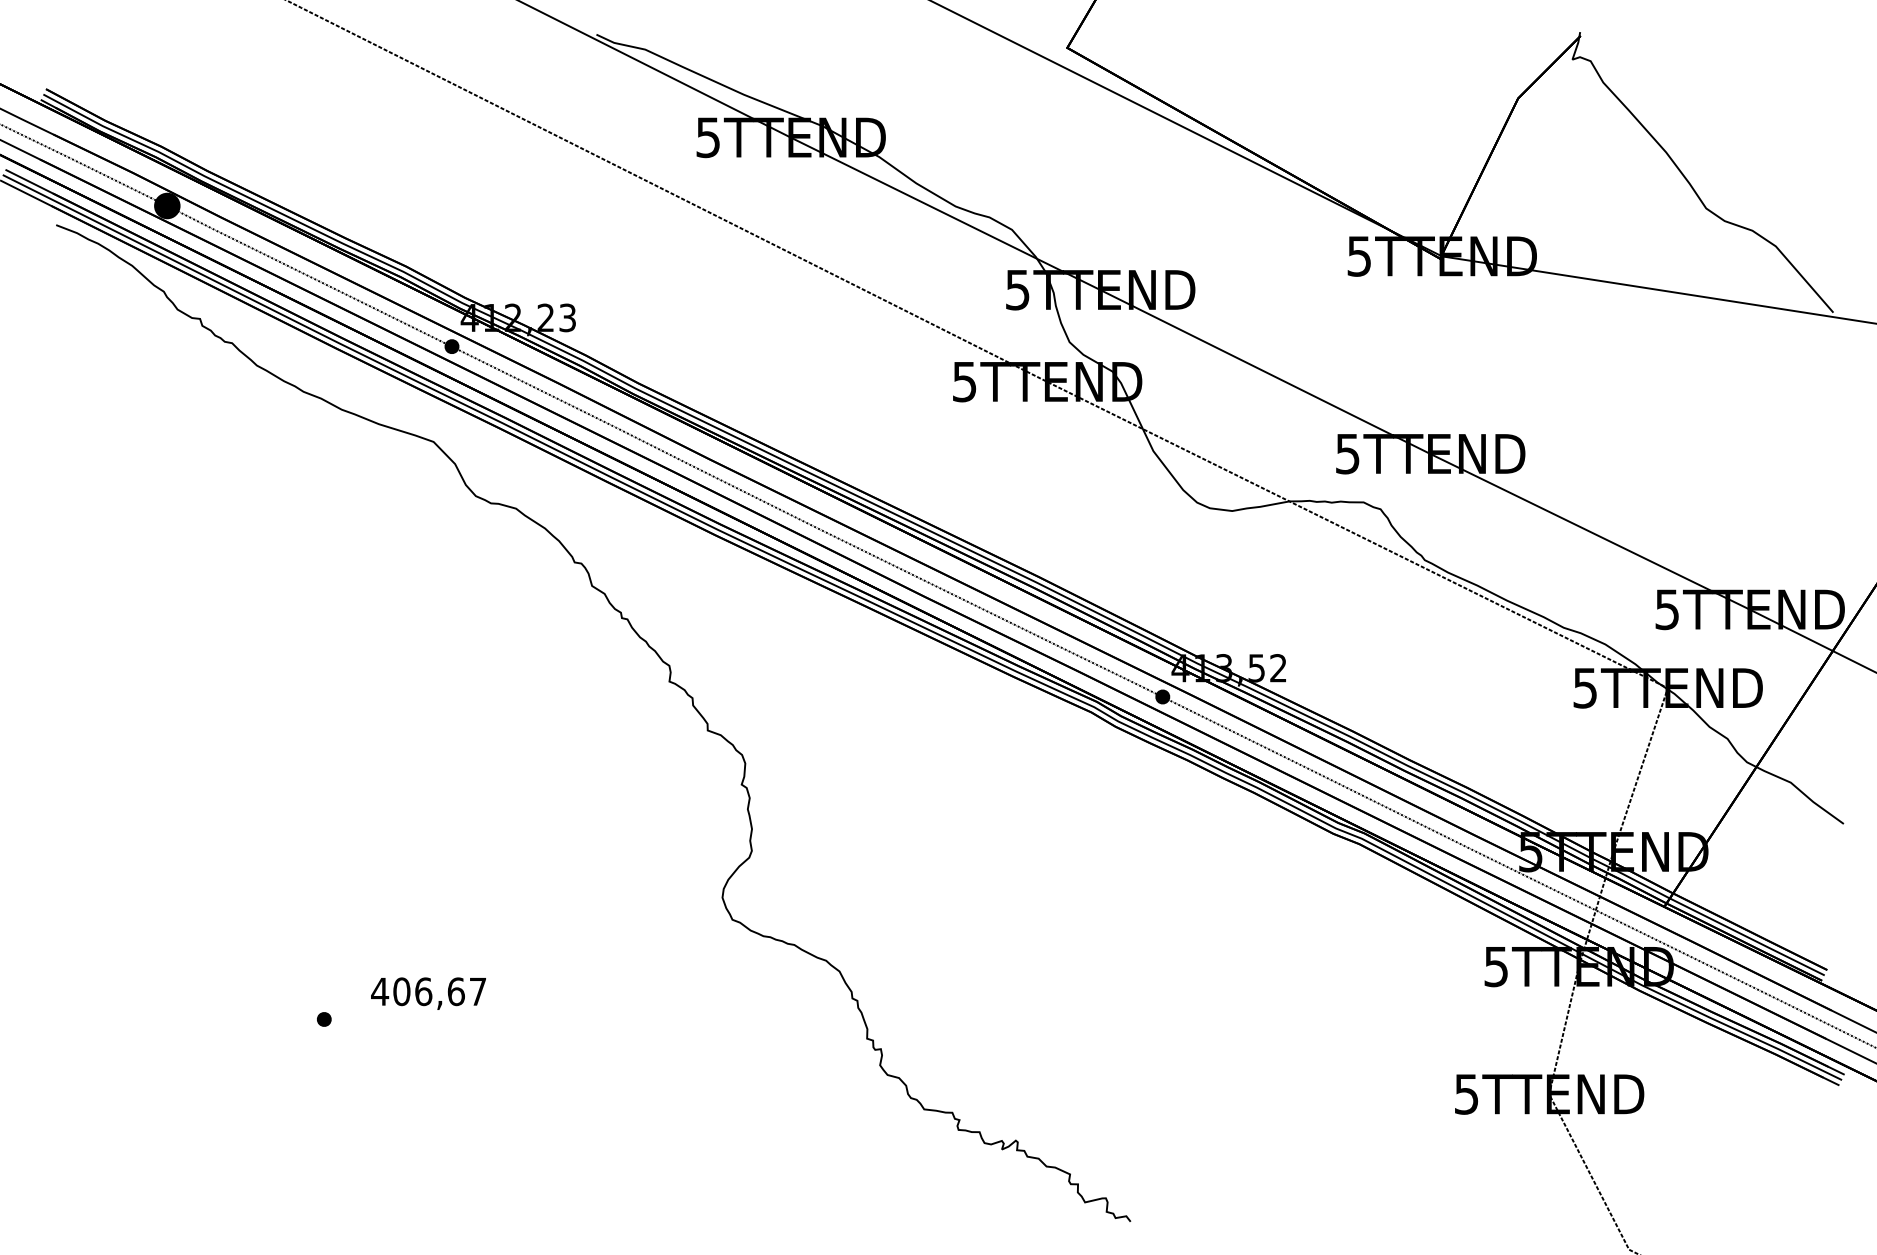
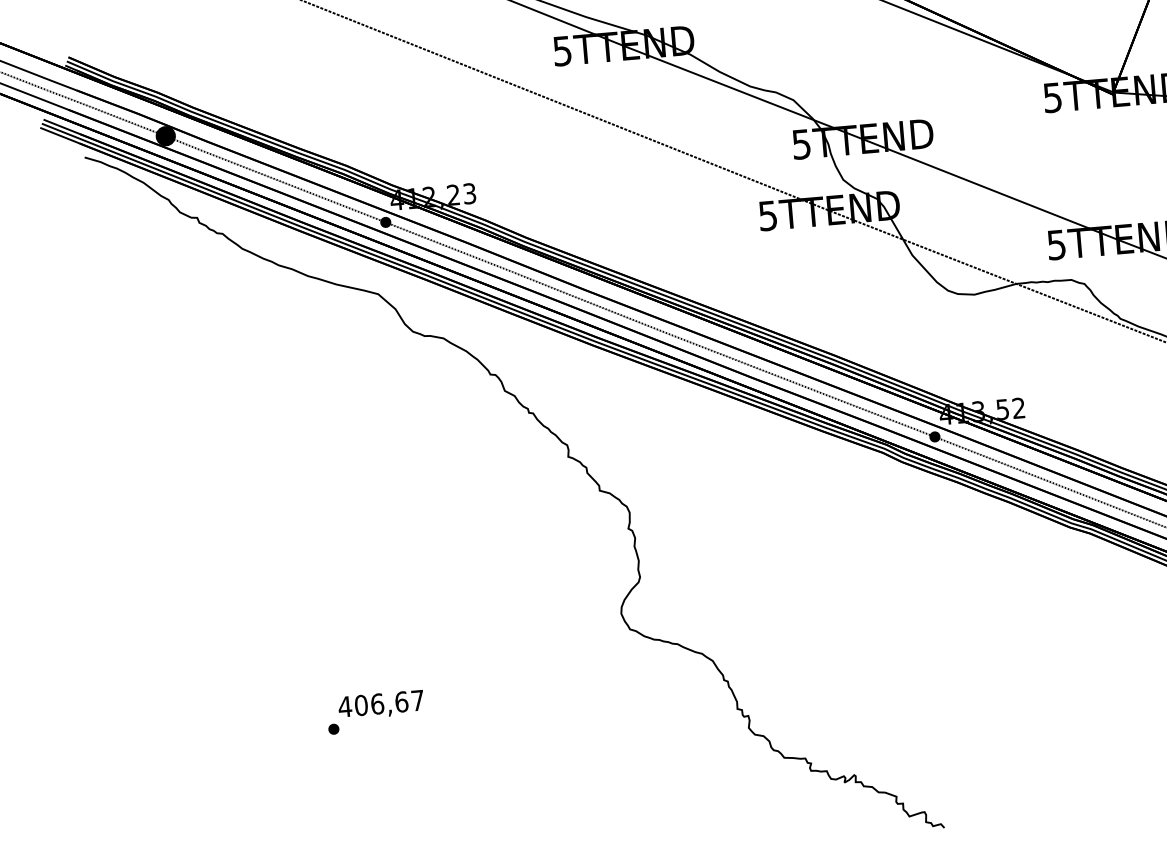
text: (428, 993) -> (381, 705), moved

